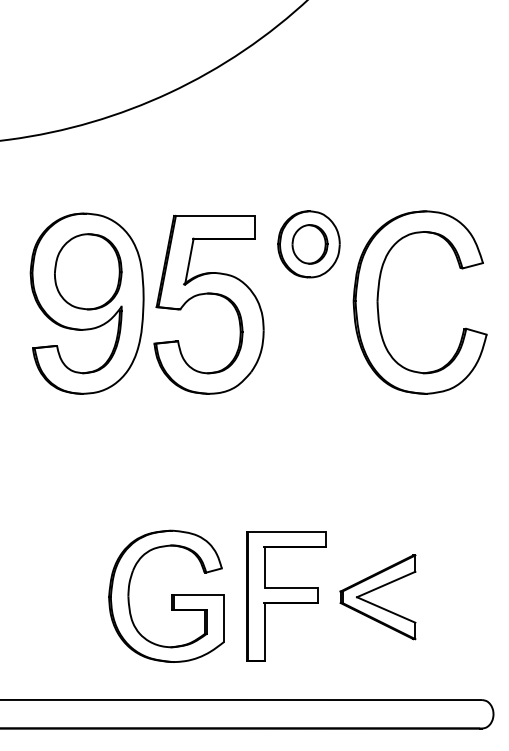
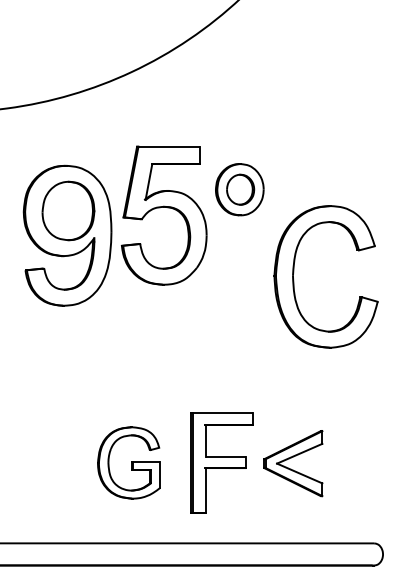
part: (213, 295) -> (167, 208), moved
part: (379, 296) -> (294, 272), moved
part: (165, 595) -> (128, 462), size x0.7

